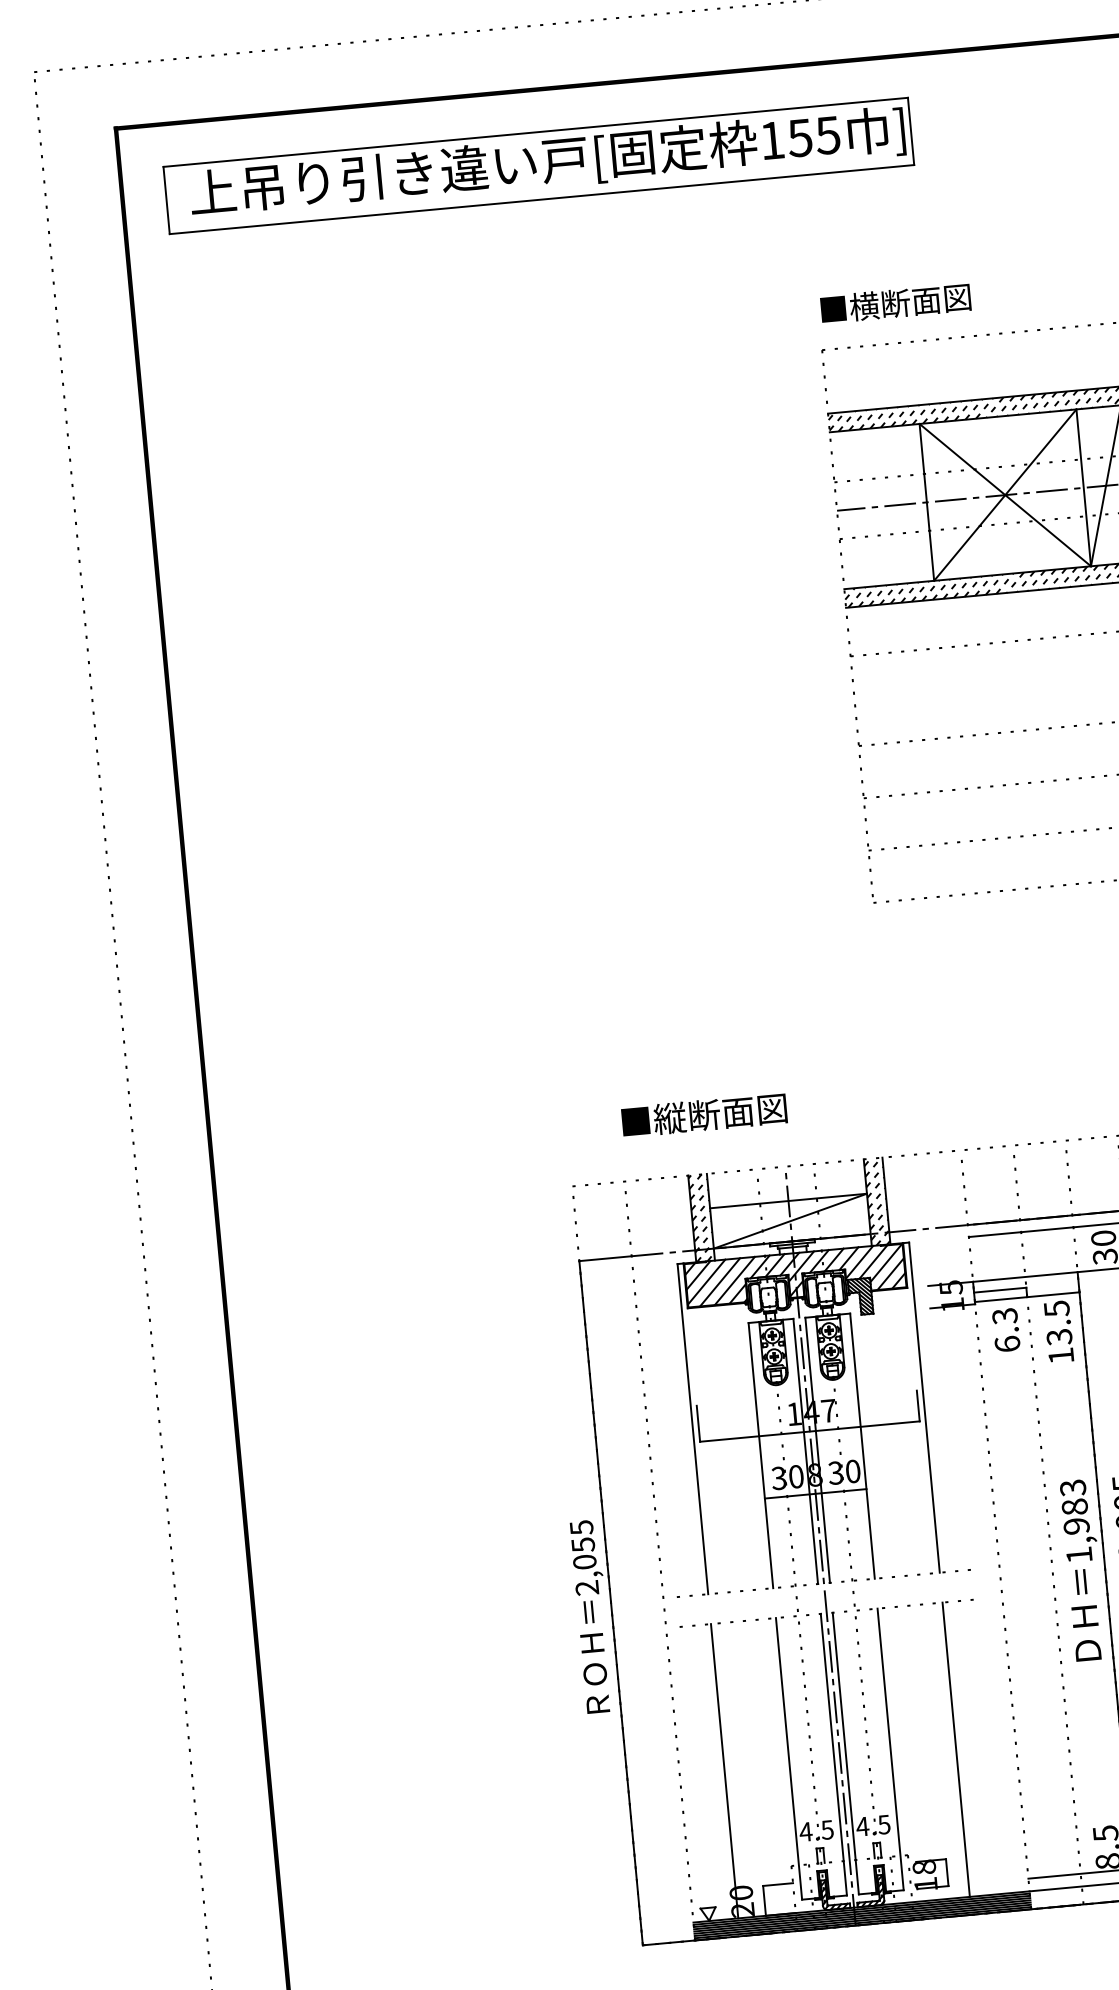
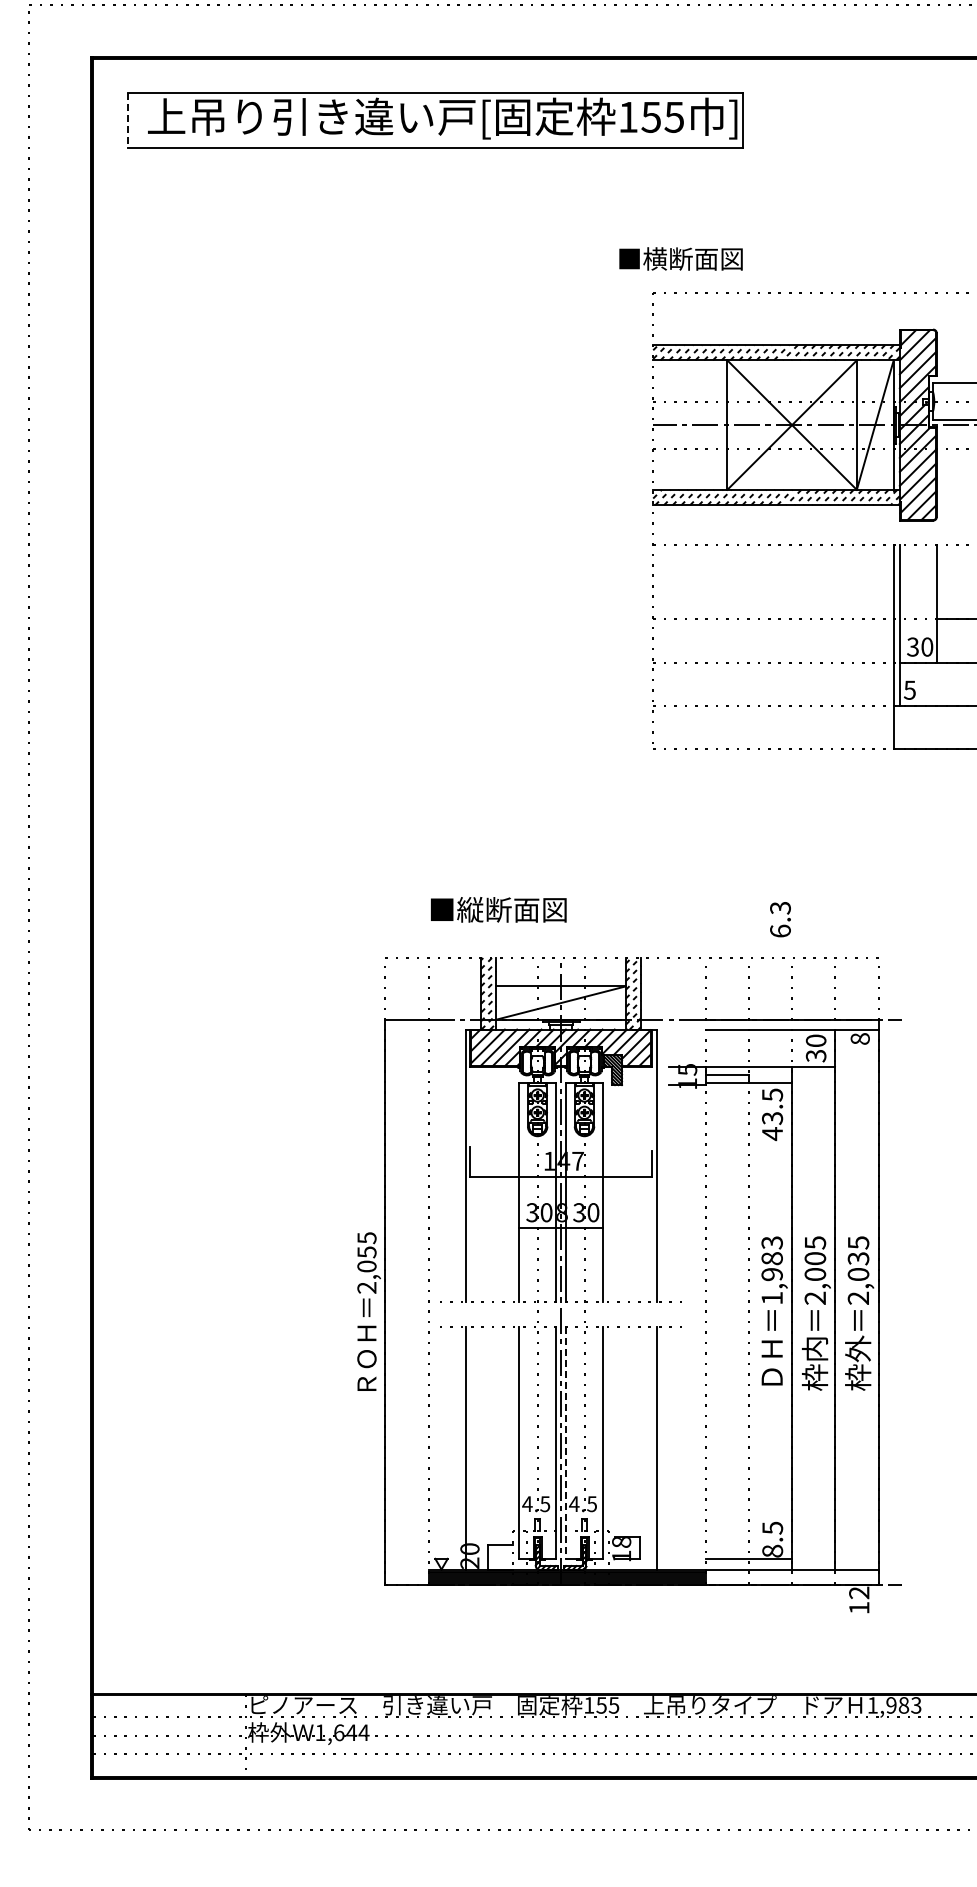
line: (167, 200) -> (128, 120), solid -> dashed
text: (895, 302) -> (680, 258), moved
text: (1006, 1329) -> (780, 919), moved
text: (1061, 1356) -> (772, 1134), 13.5 -> 43.5
line: (846, 1754) -> (566, 1443), solid -> dashed

